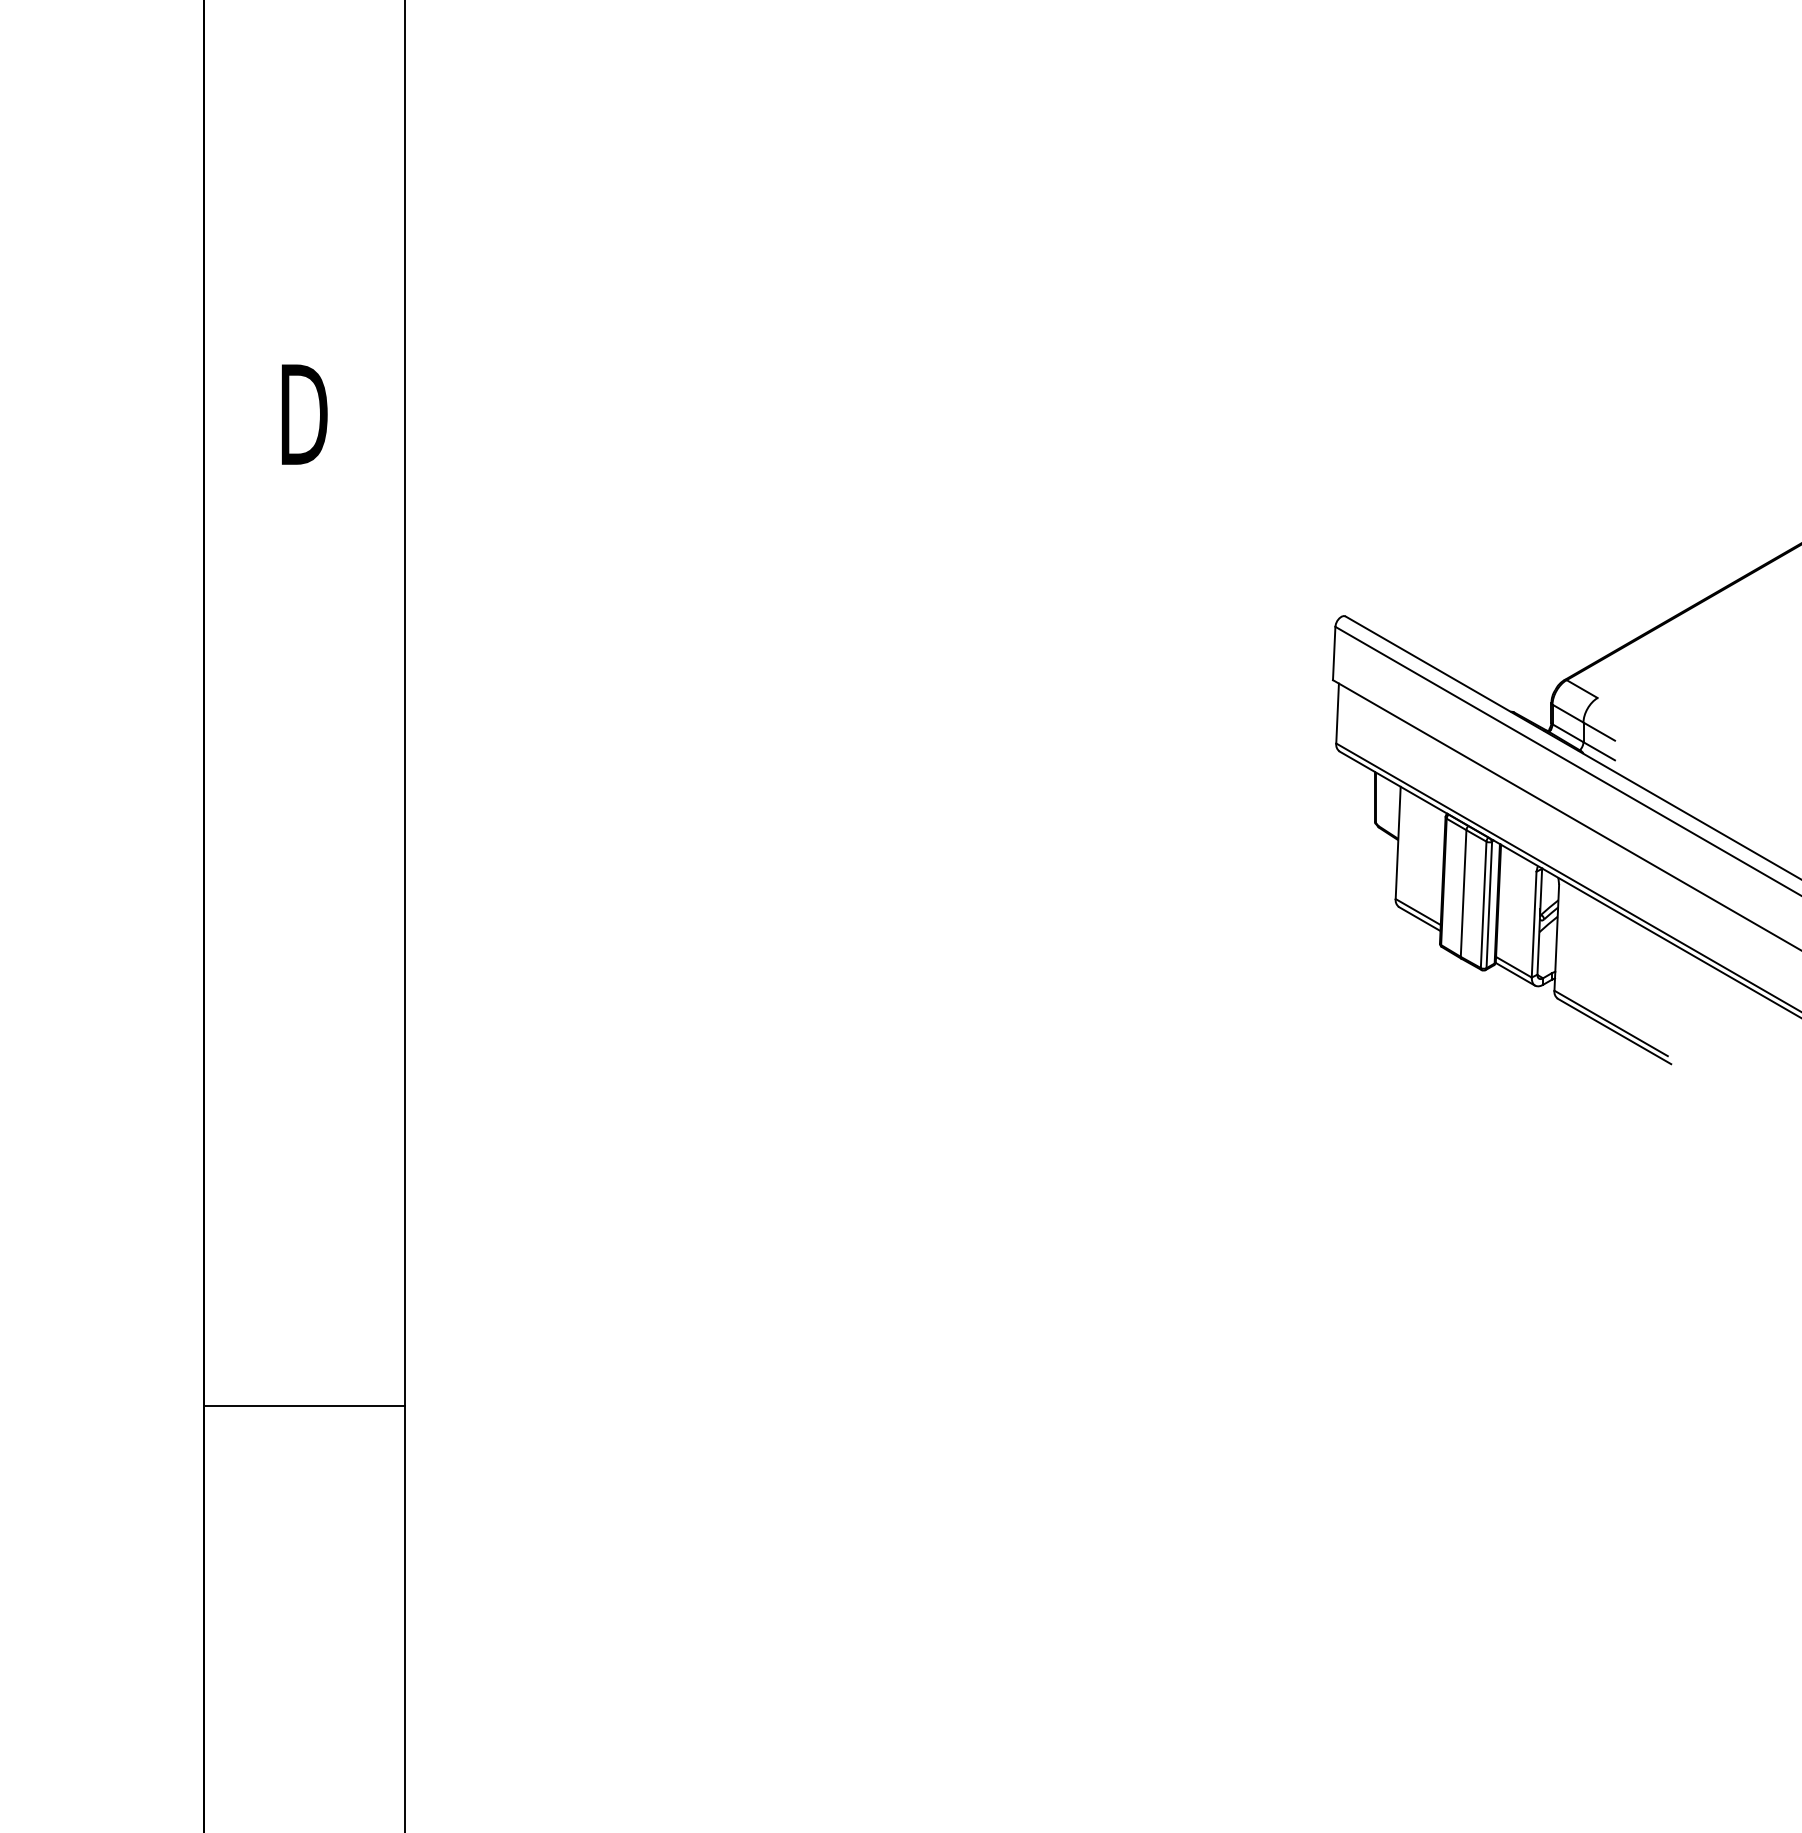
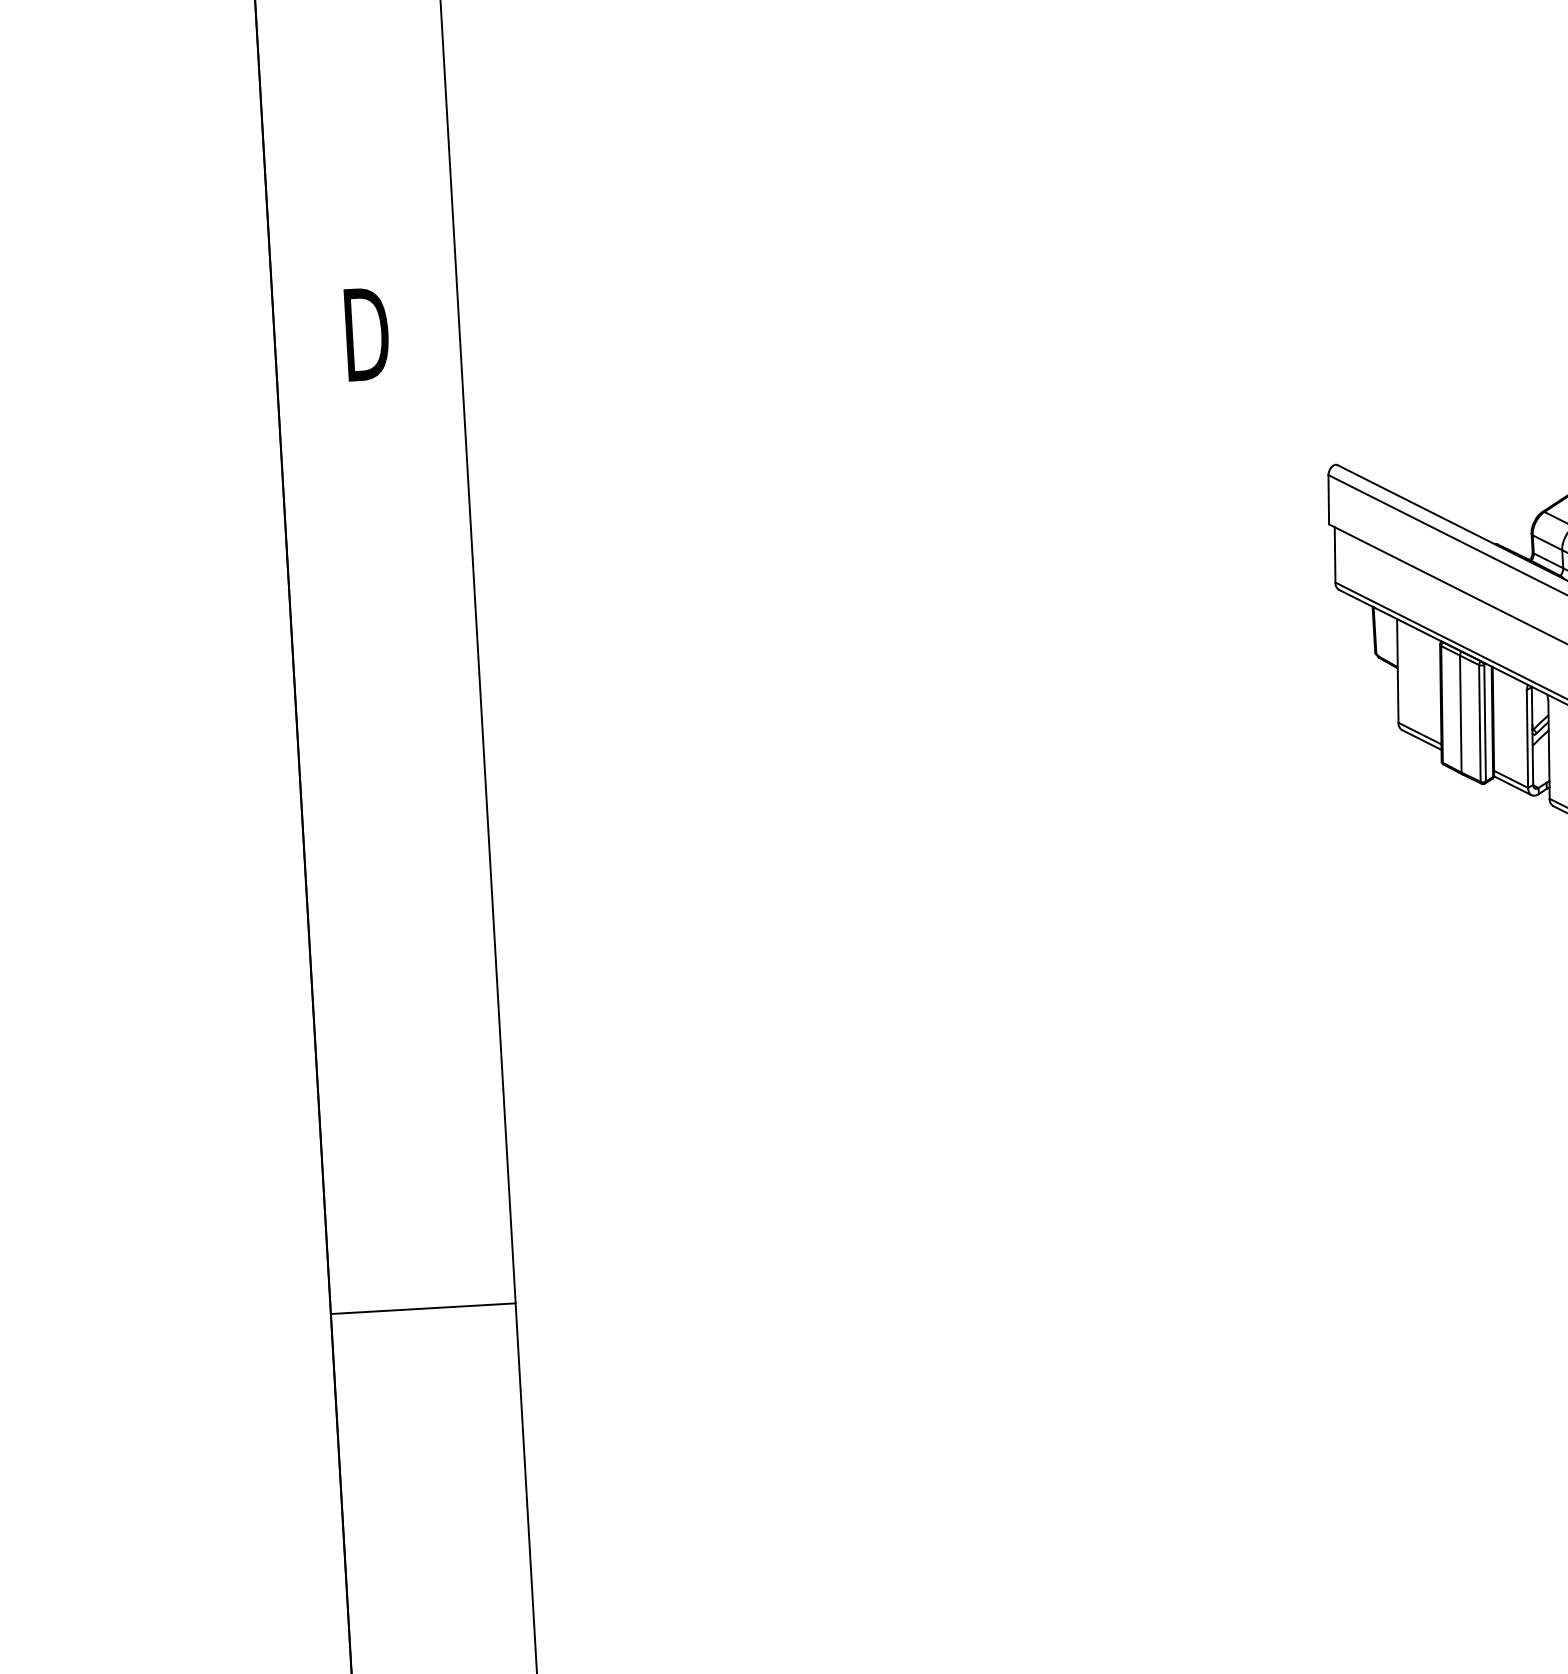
line: (304, 1405) -> (423, 1308), moved

